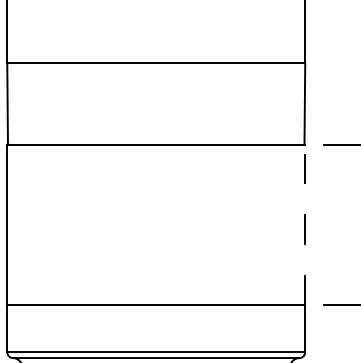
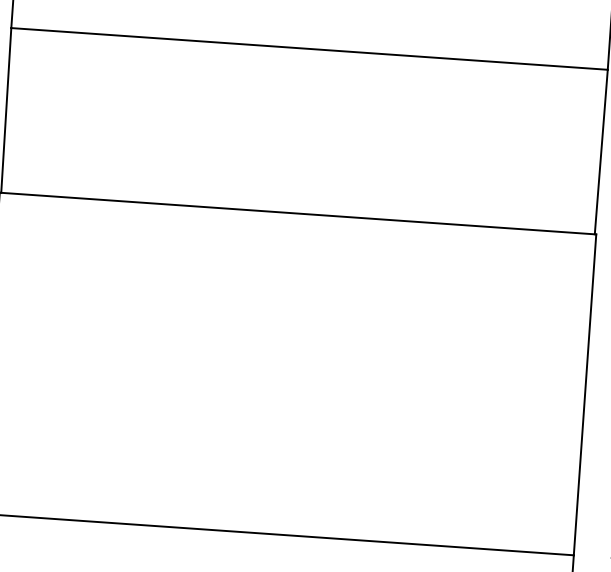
line: (305, 224) -> (585, 394), dashed -> solid

